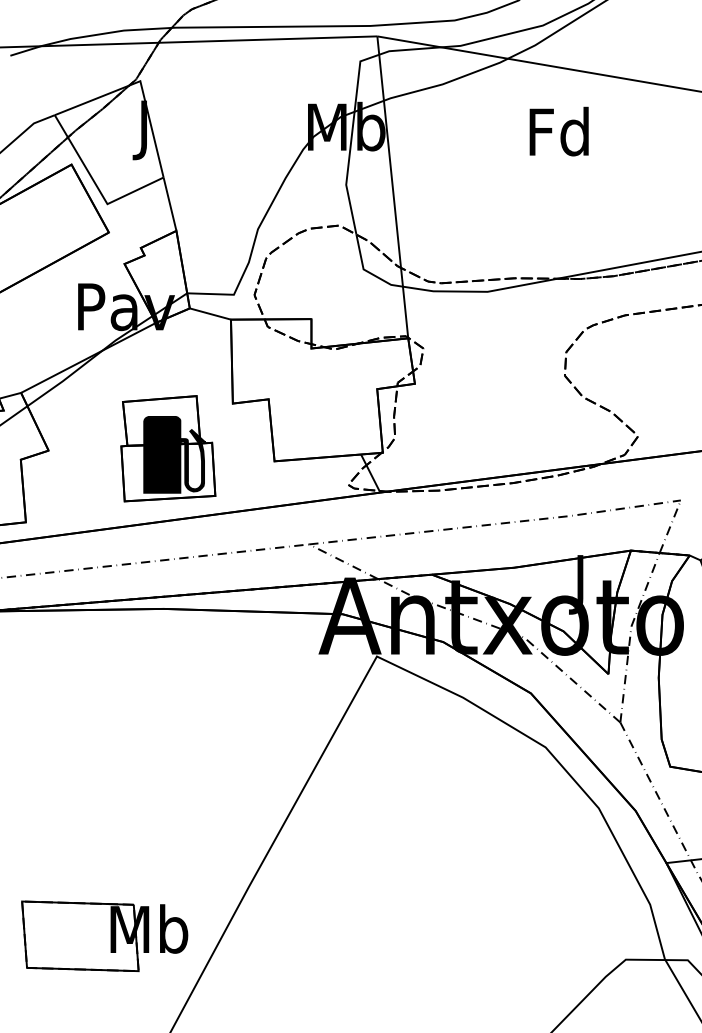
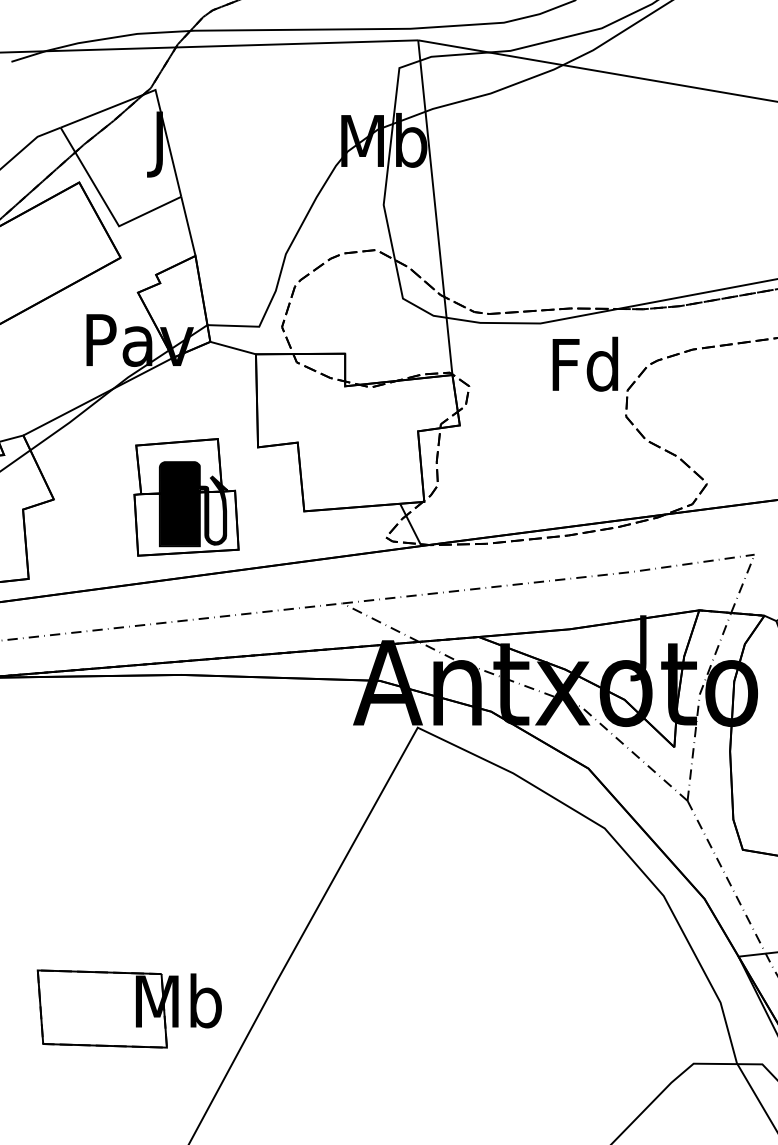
text: (558, 131) -> (584, 364), moved
part: (104, 936) -> (129, 1009), moved

